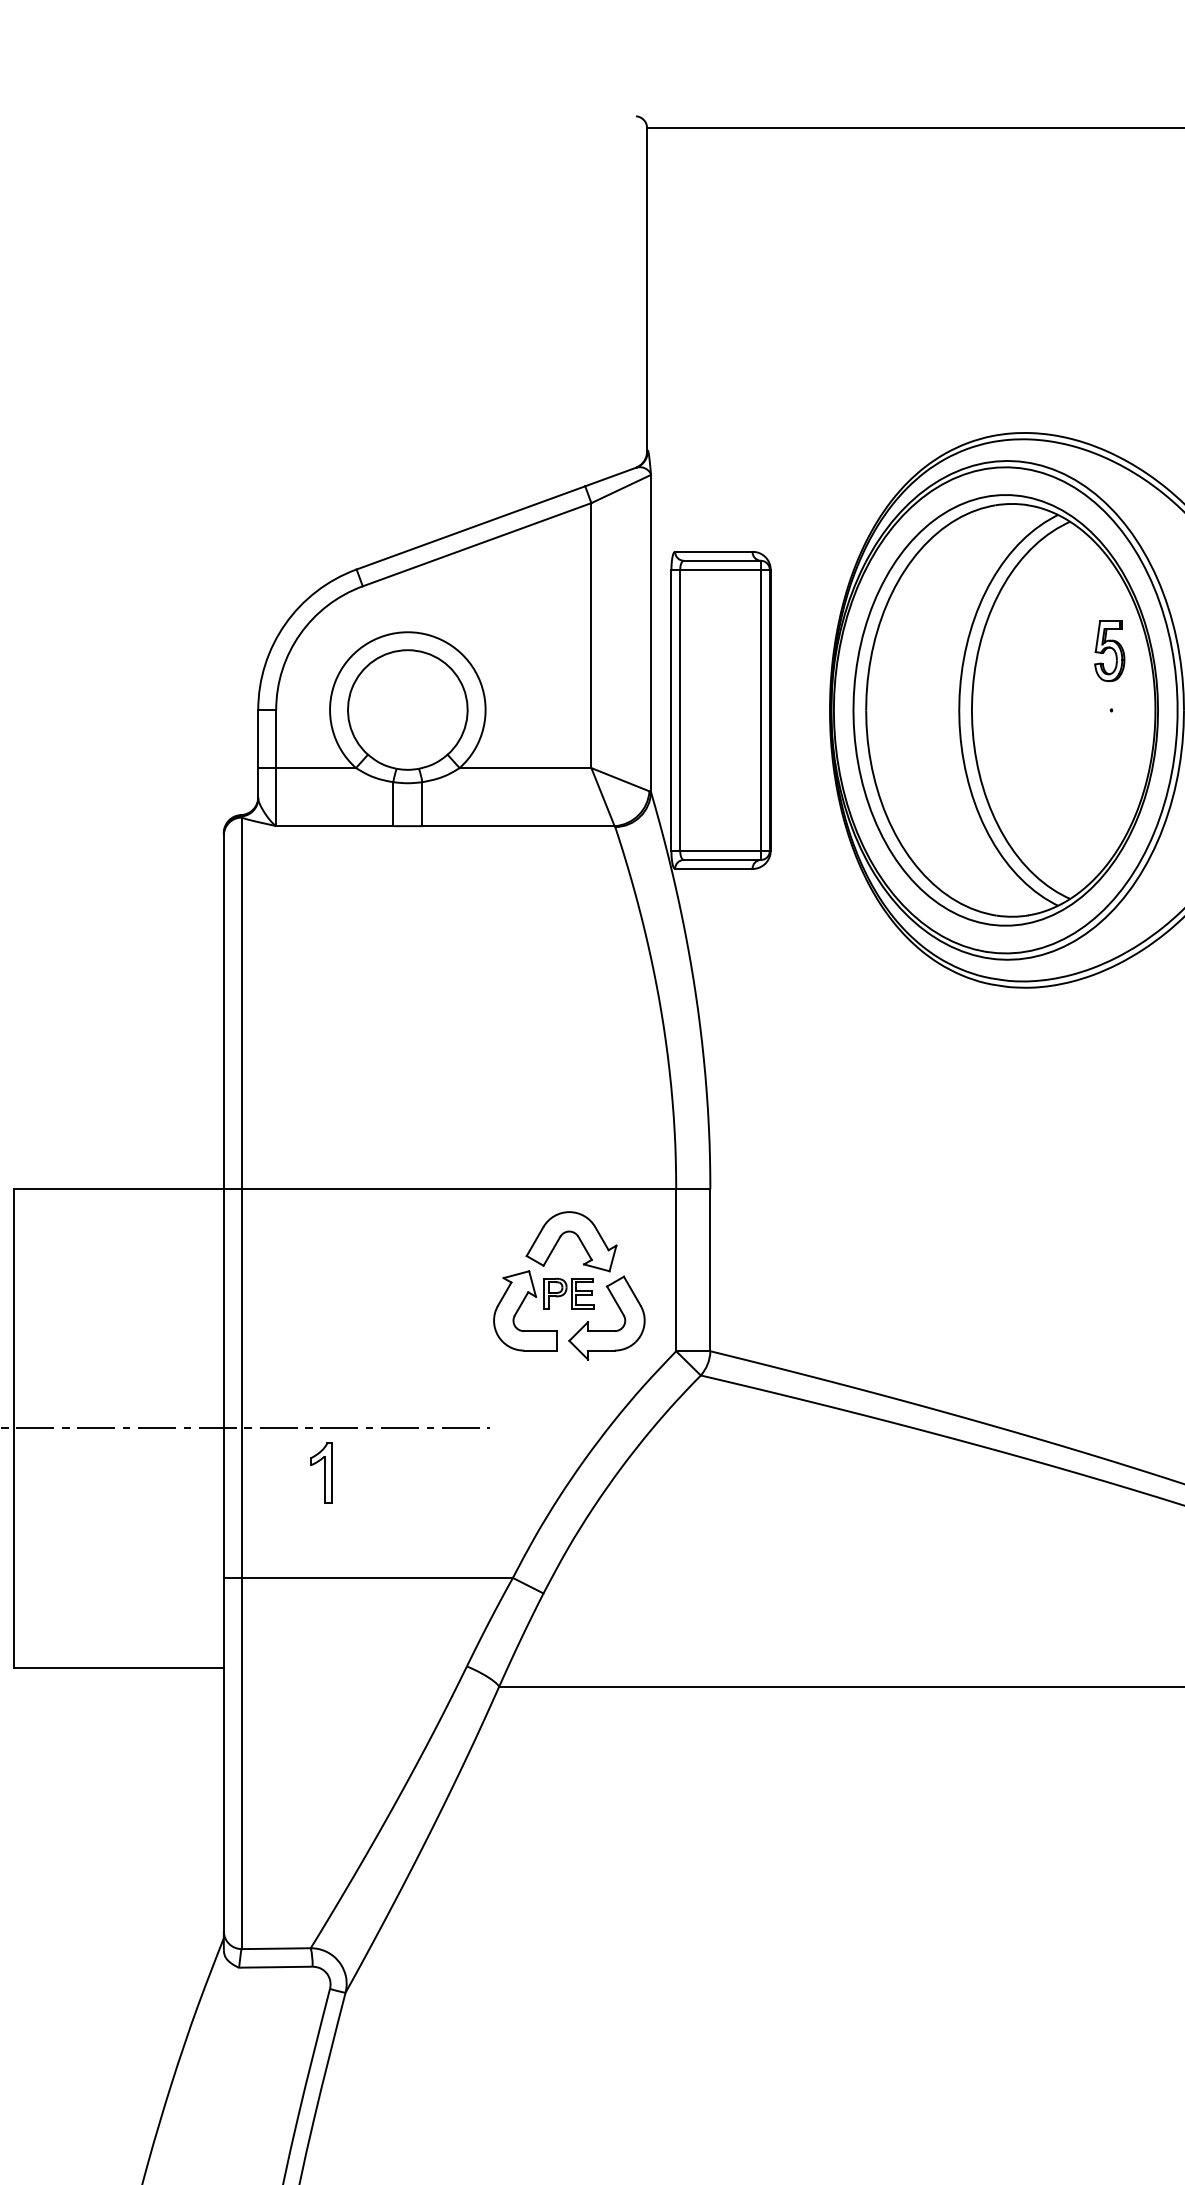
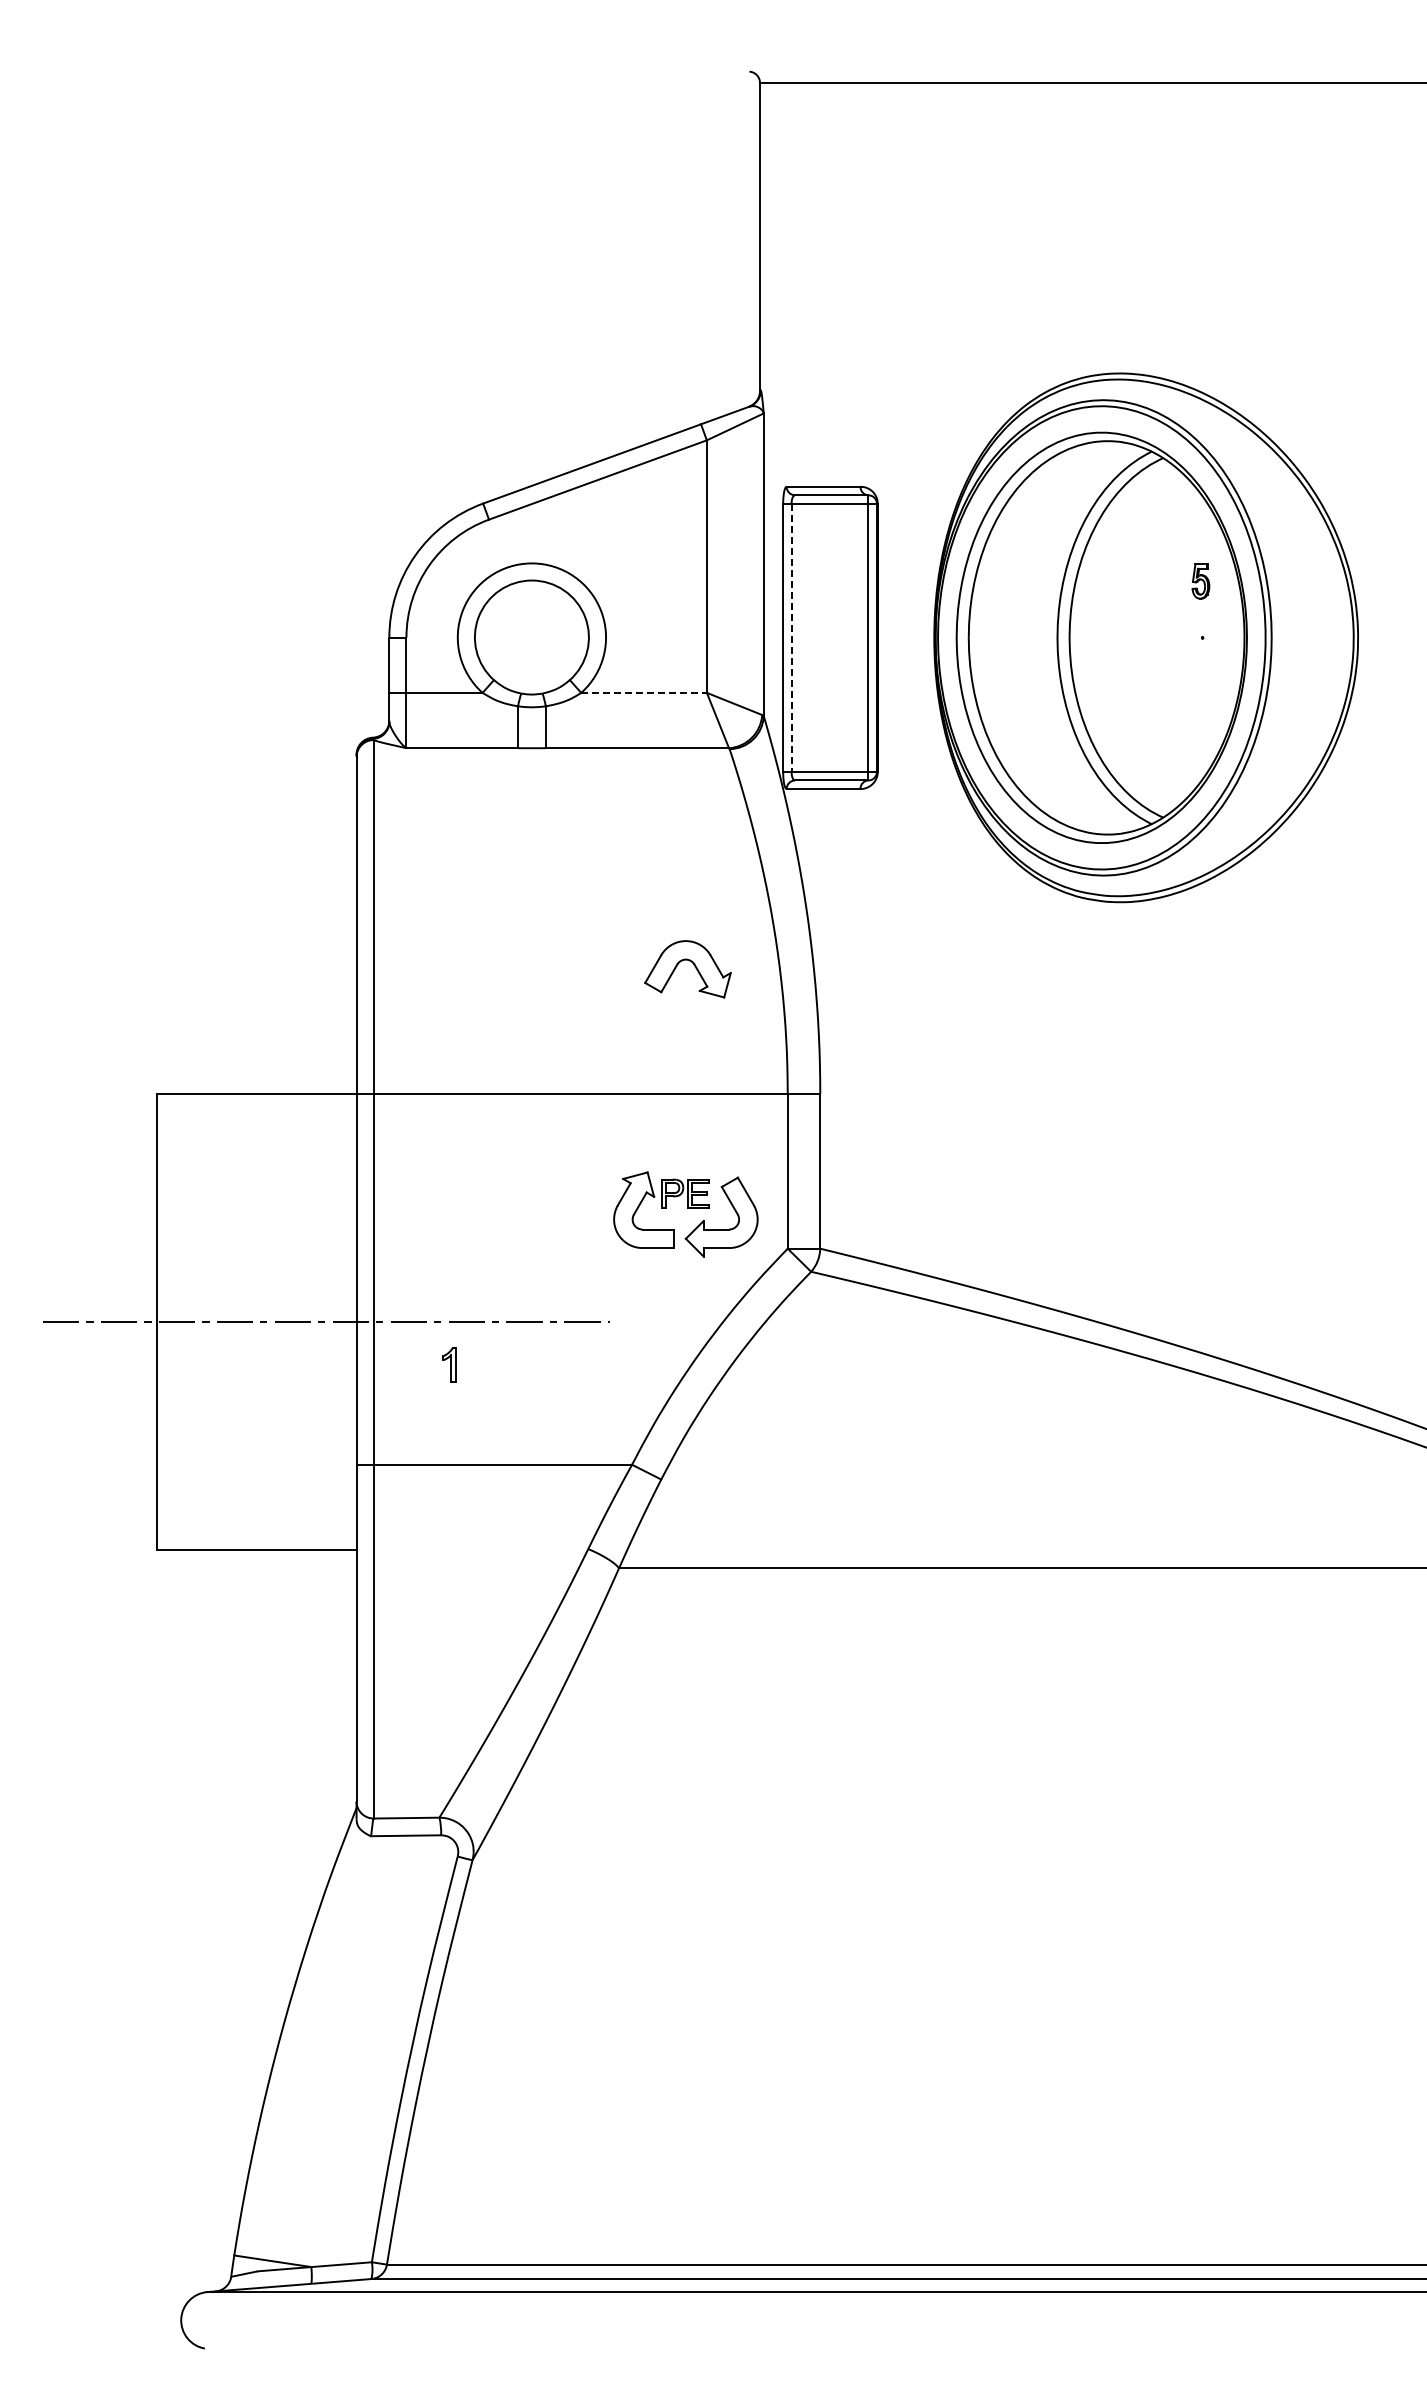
part: (1109, 651) -> (1200, 581), size x0.6
line: (680, 711) -> (791, 638), solid -> dashed
line: (525, 767) -> (644, 692), solid -> dashed
part: (577, 1237) -> (693, 965), moved
part: (321, 1472) -> (449, 1364), size x0.6

